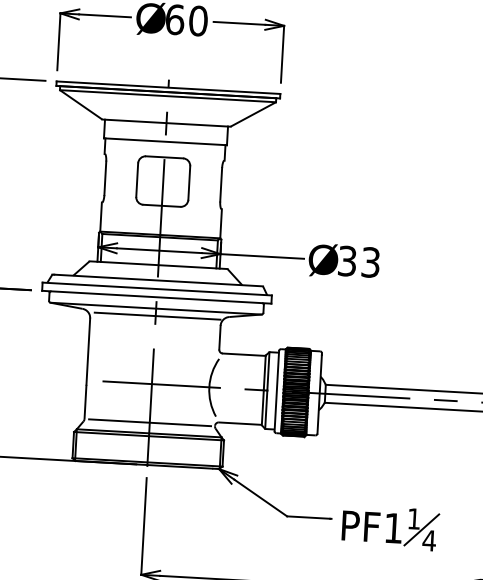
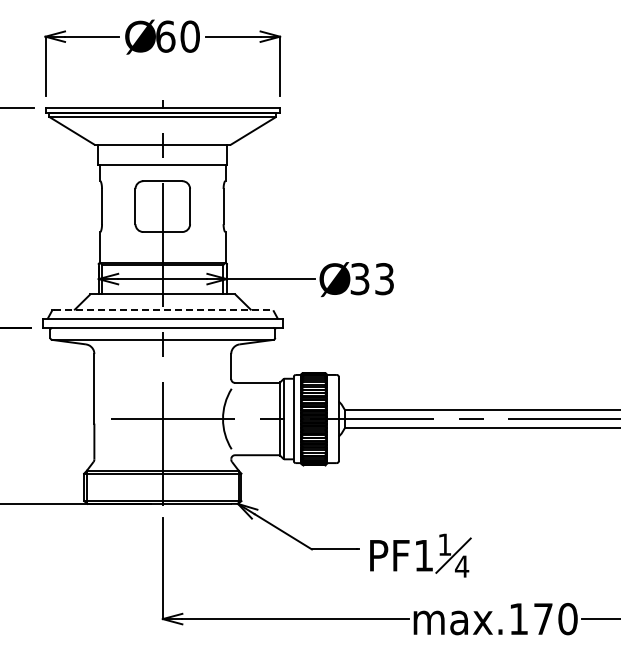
line: (159, 280) -> (164, 310), solid -> dashed
line: (157, 316) -> (164, 347), removed
line: (150, 422) -> (163, 459), removed

